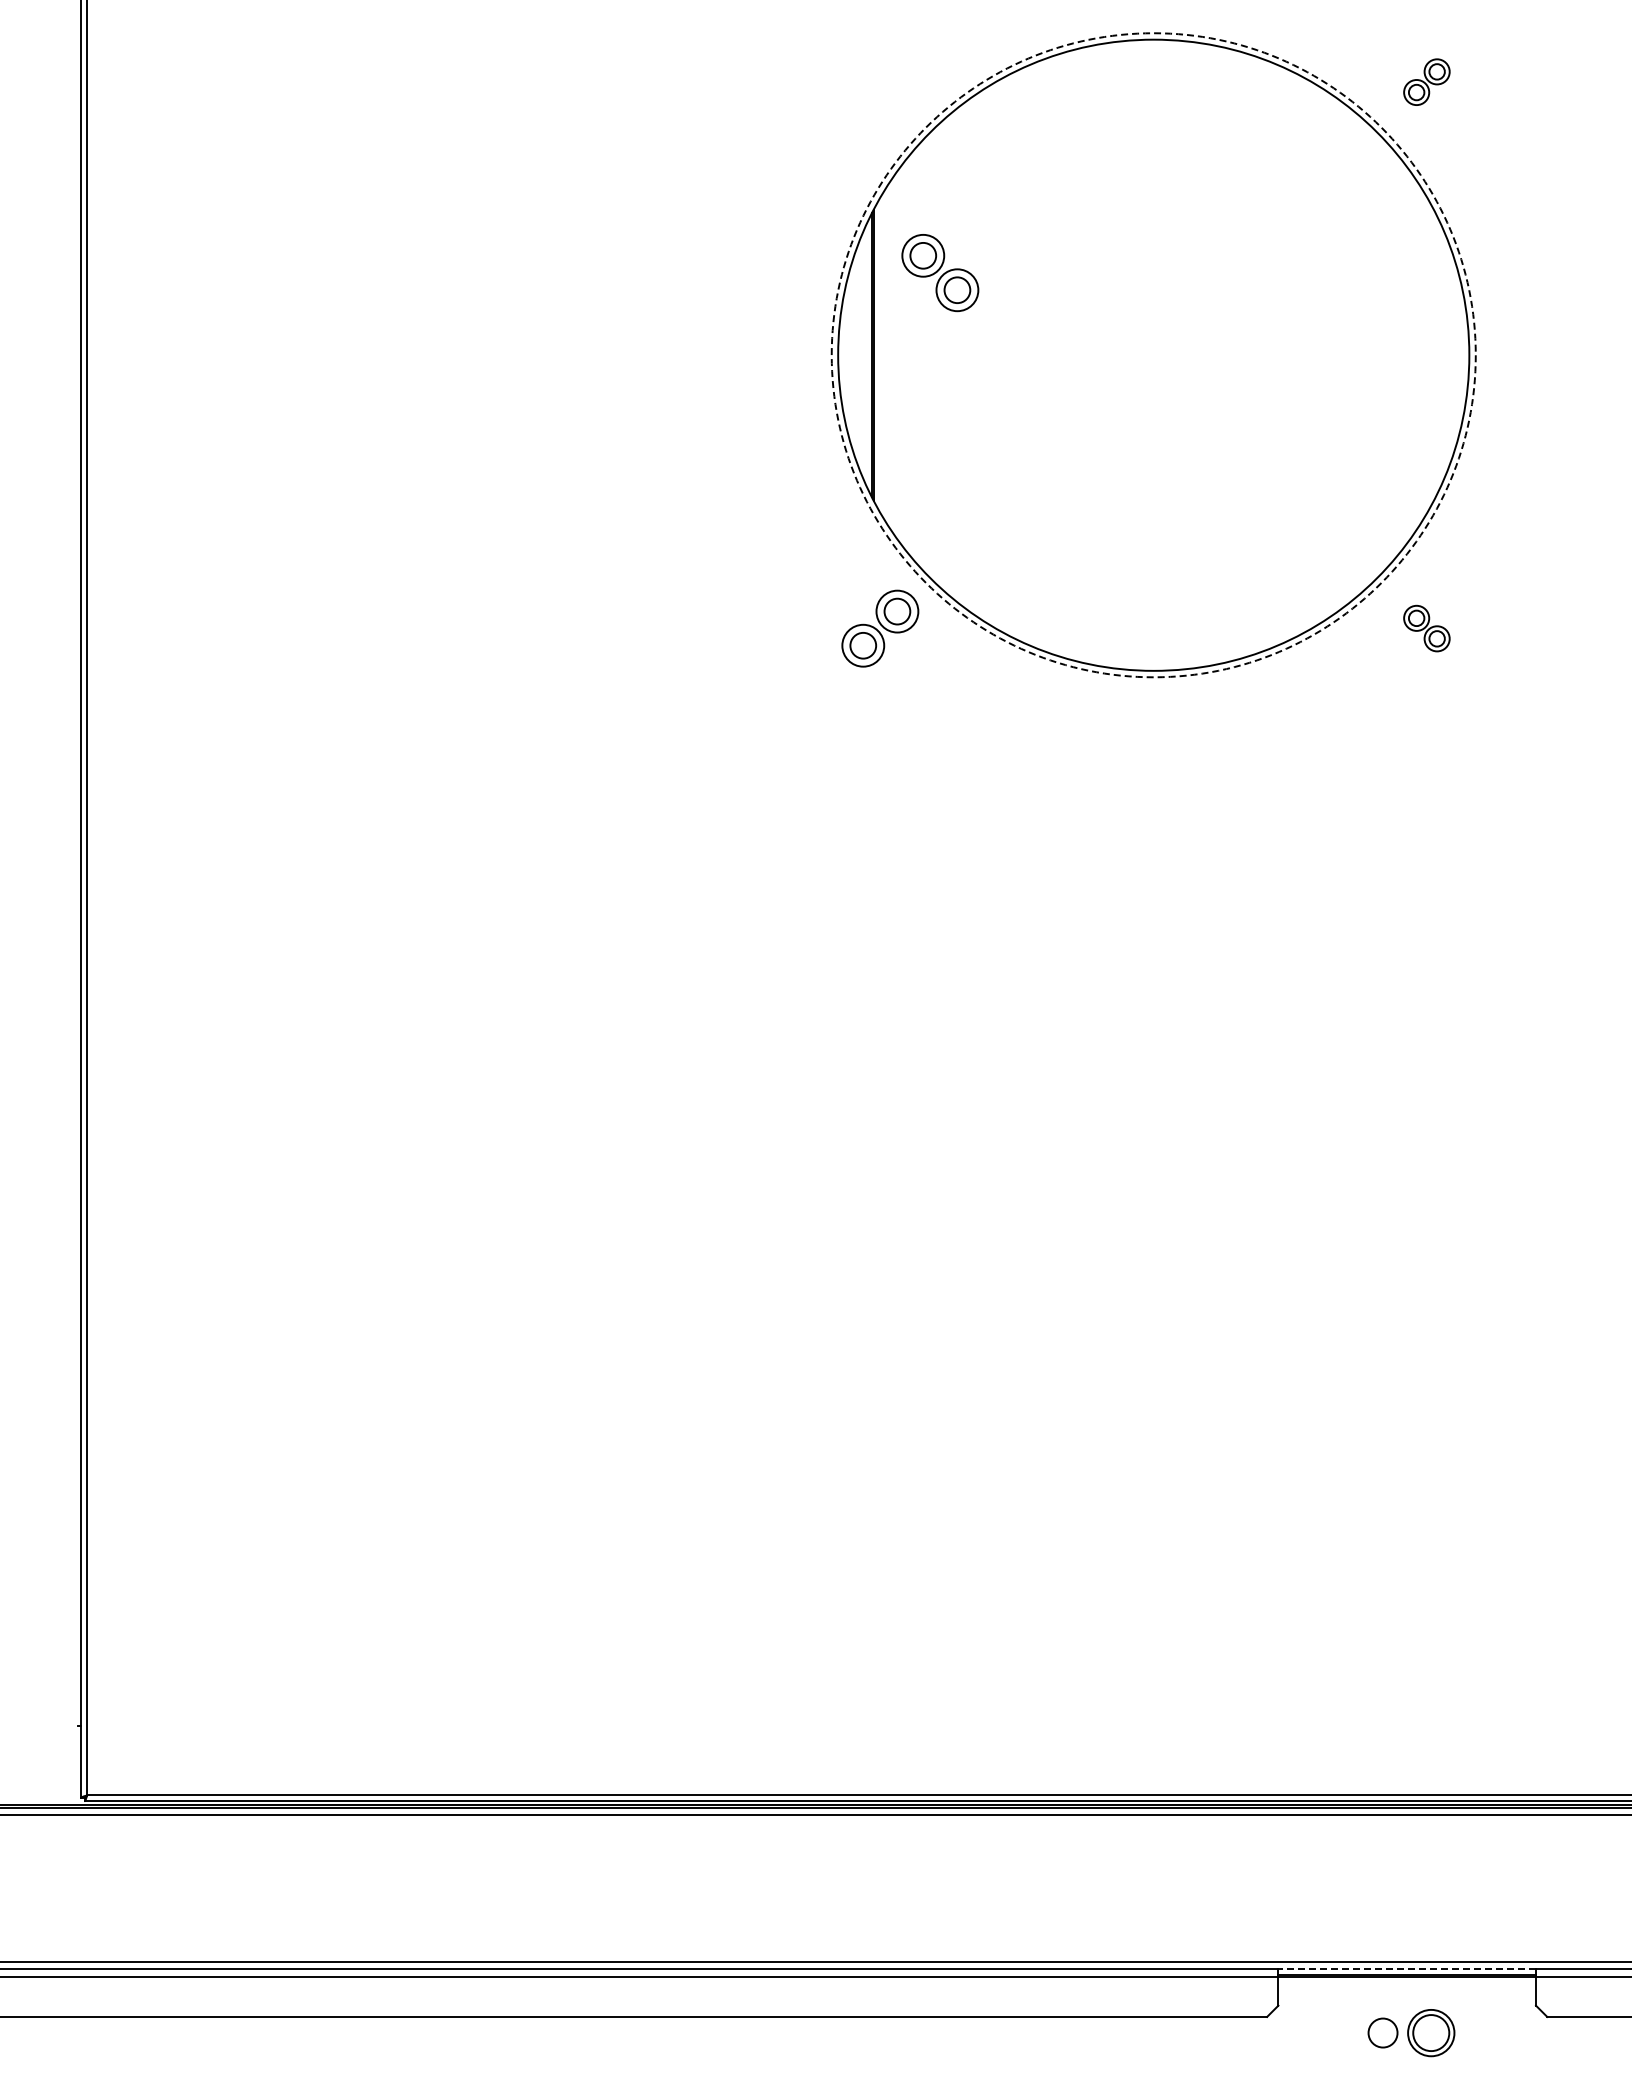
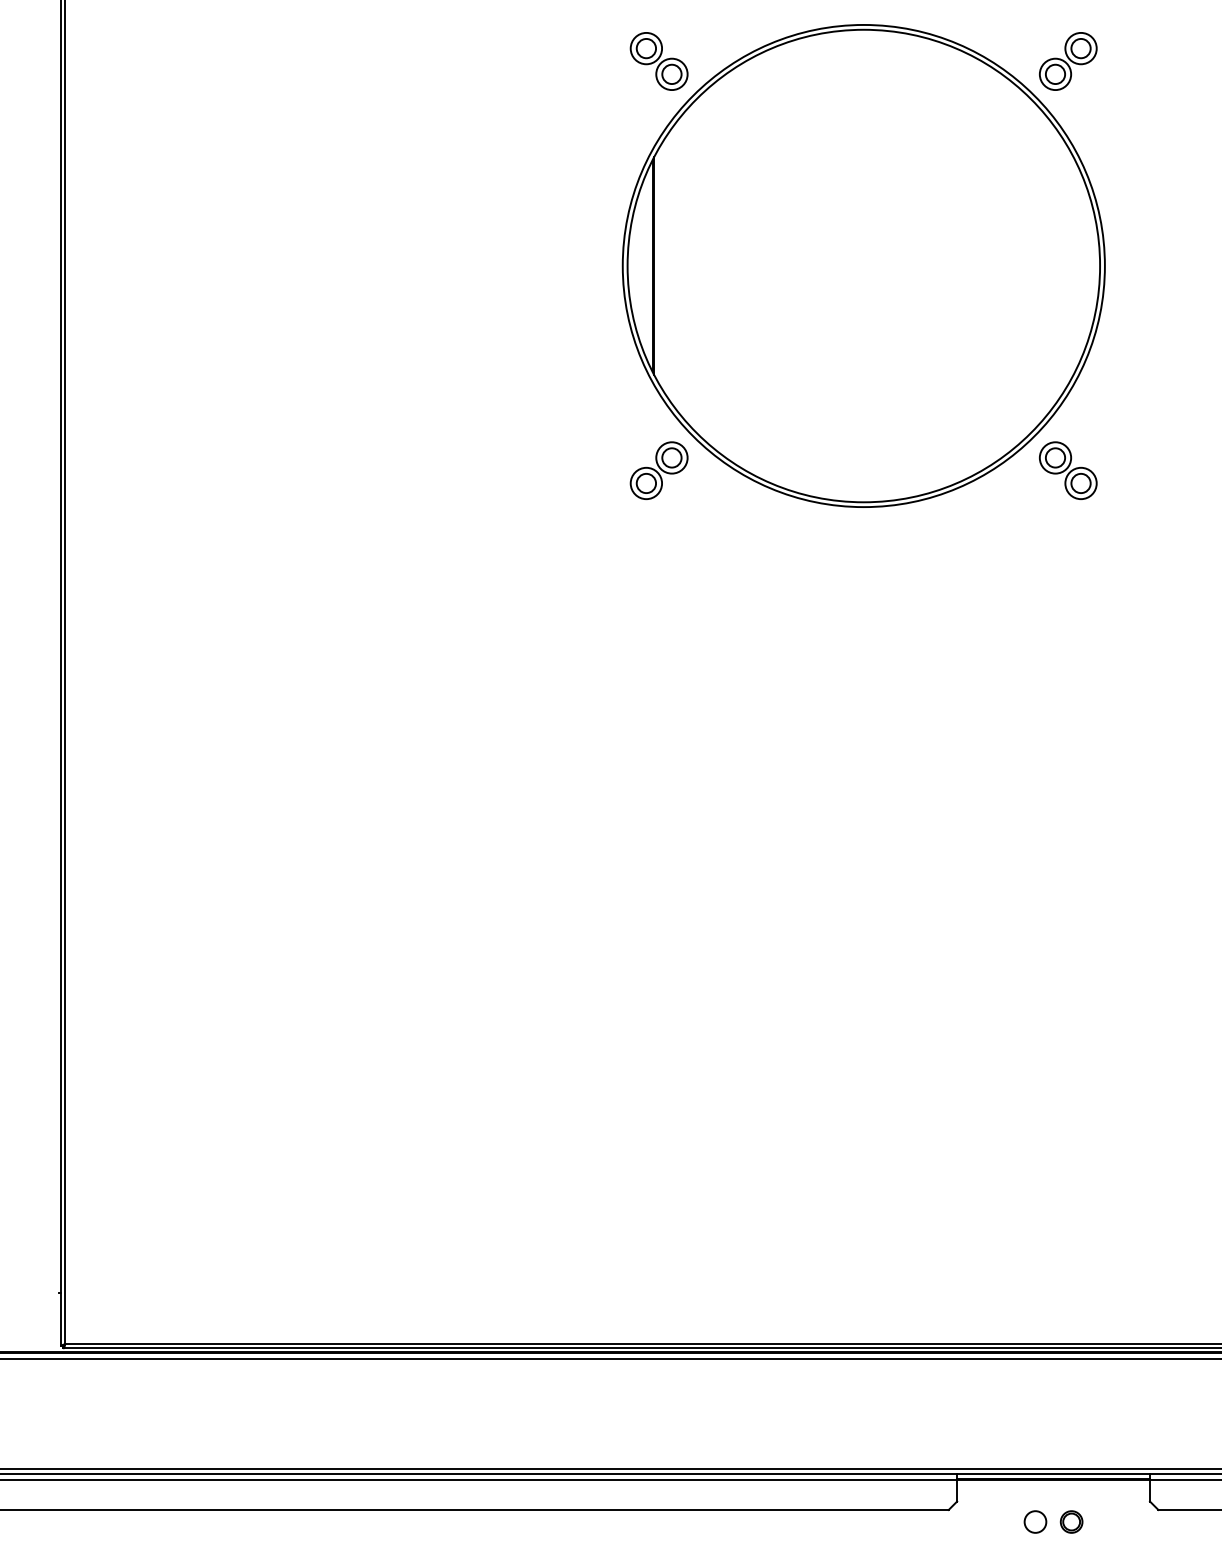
part: (1426, 82) -> (1068, 61), size x1.67
part: (940, 273) -> (659, 61), moved
circle: (1153, 355) -> (863, 266), dashed -> solid
part: (1426, 628) -> (1068, 470), size x1.67
line: (1407, 1968) -> (1053, 1473), dashed -> solid
part: (1431, 2032) -> (1071, 1521), size x0.62

